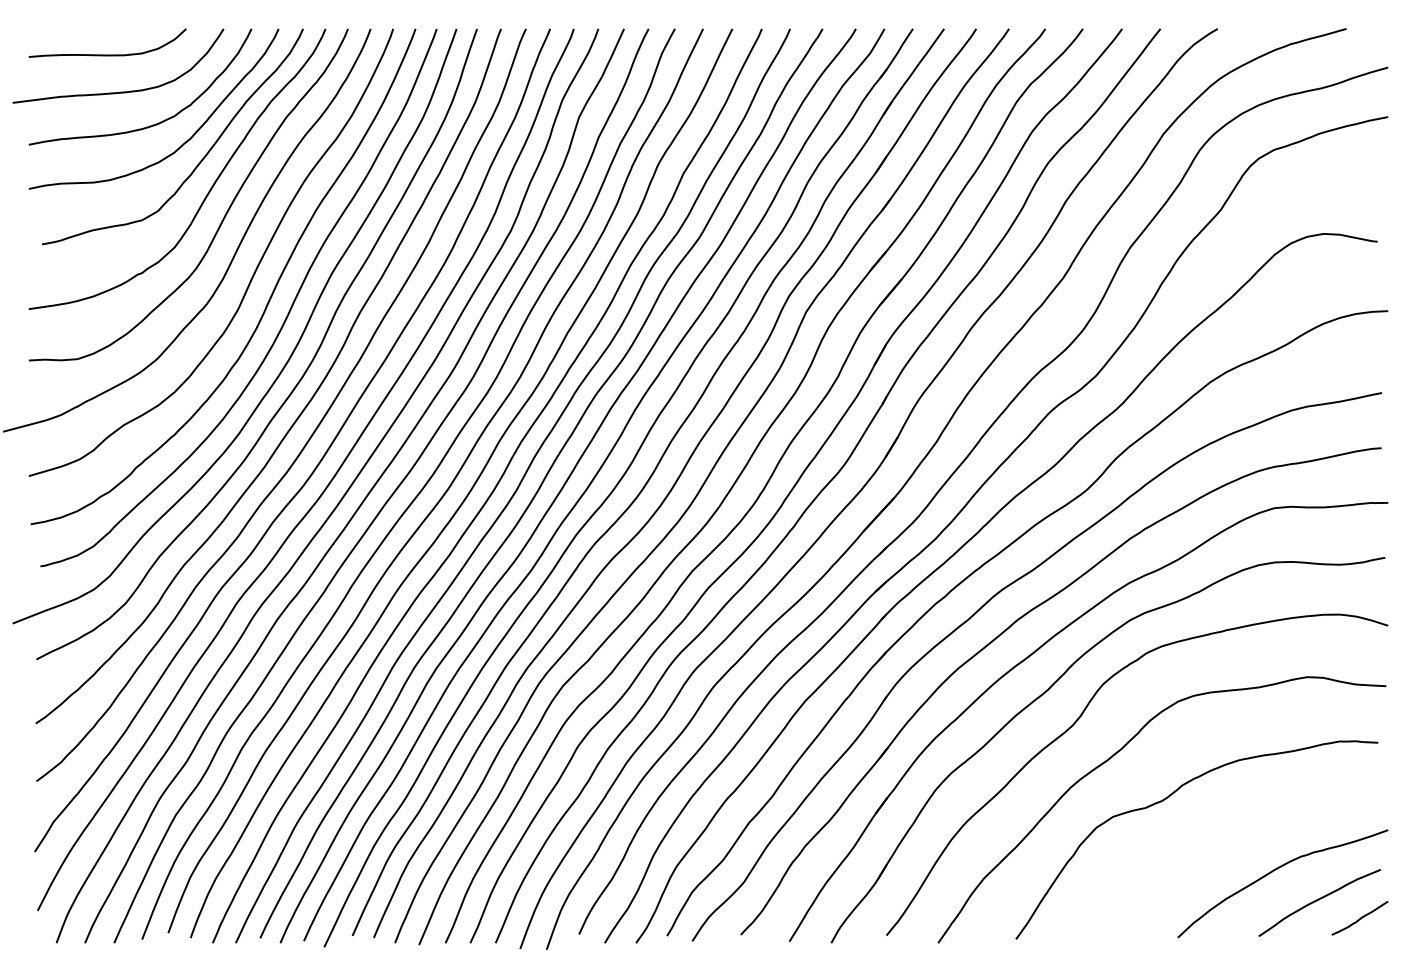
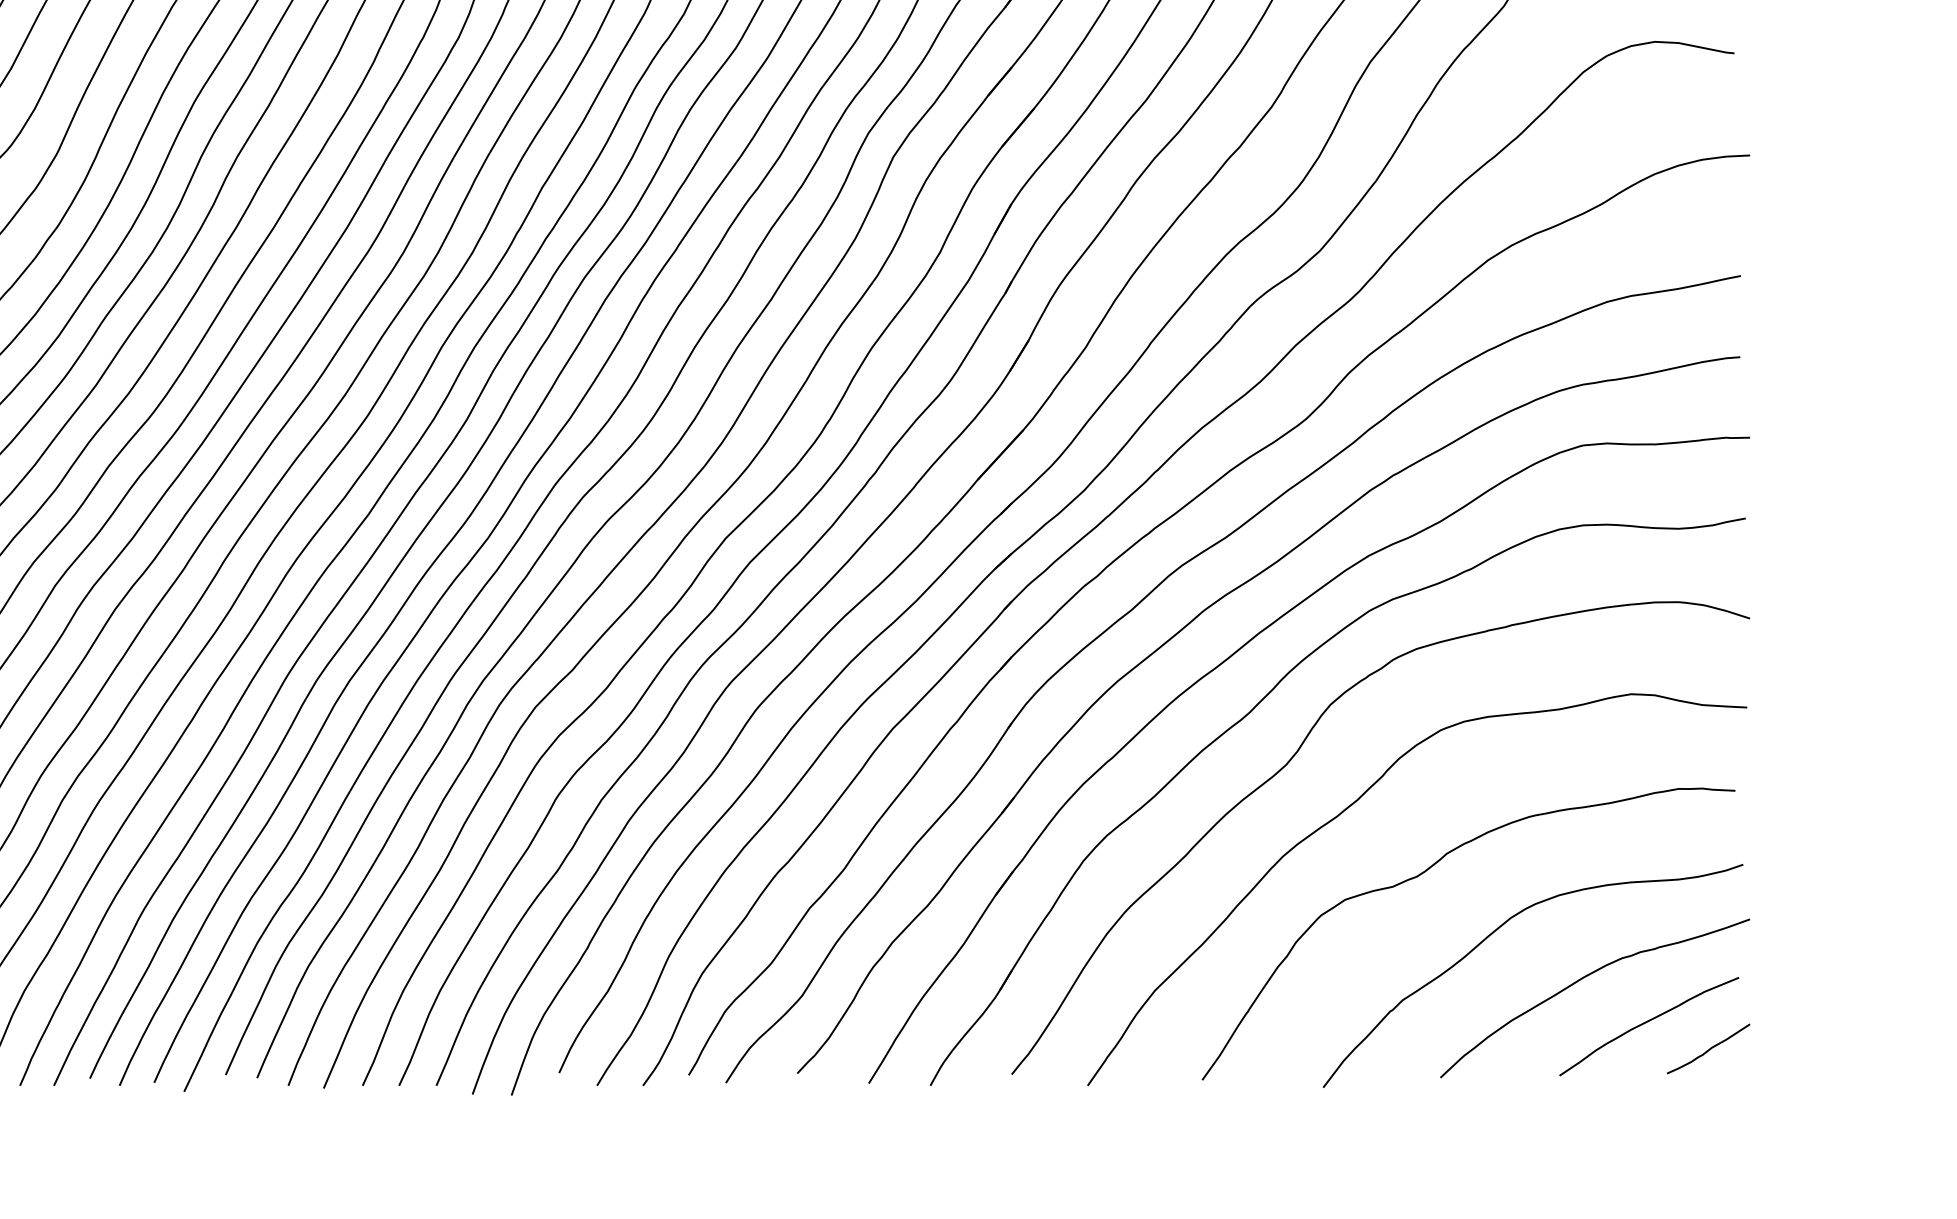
curve: (1217, 837) -> (1498, 930), added

